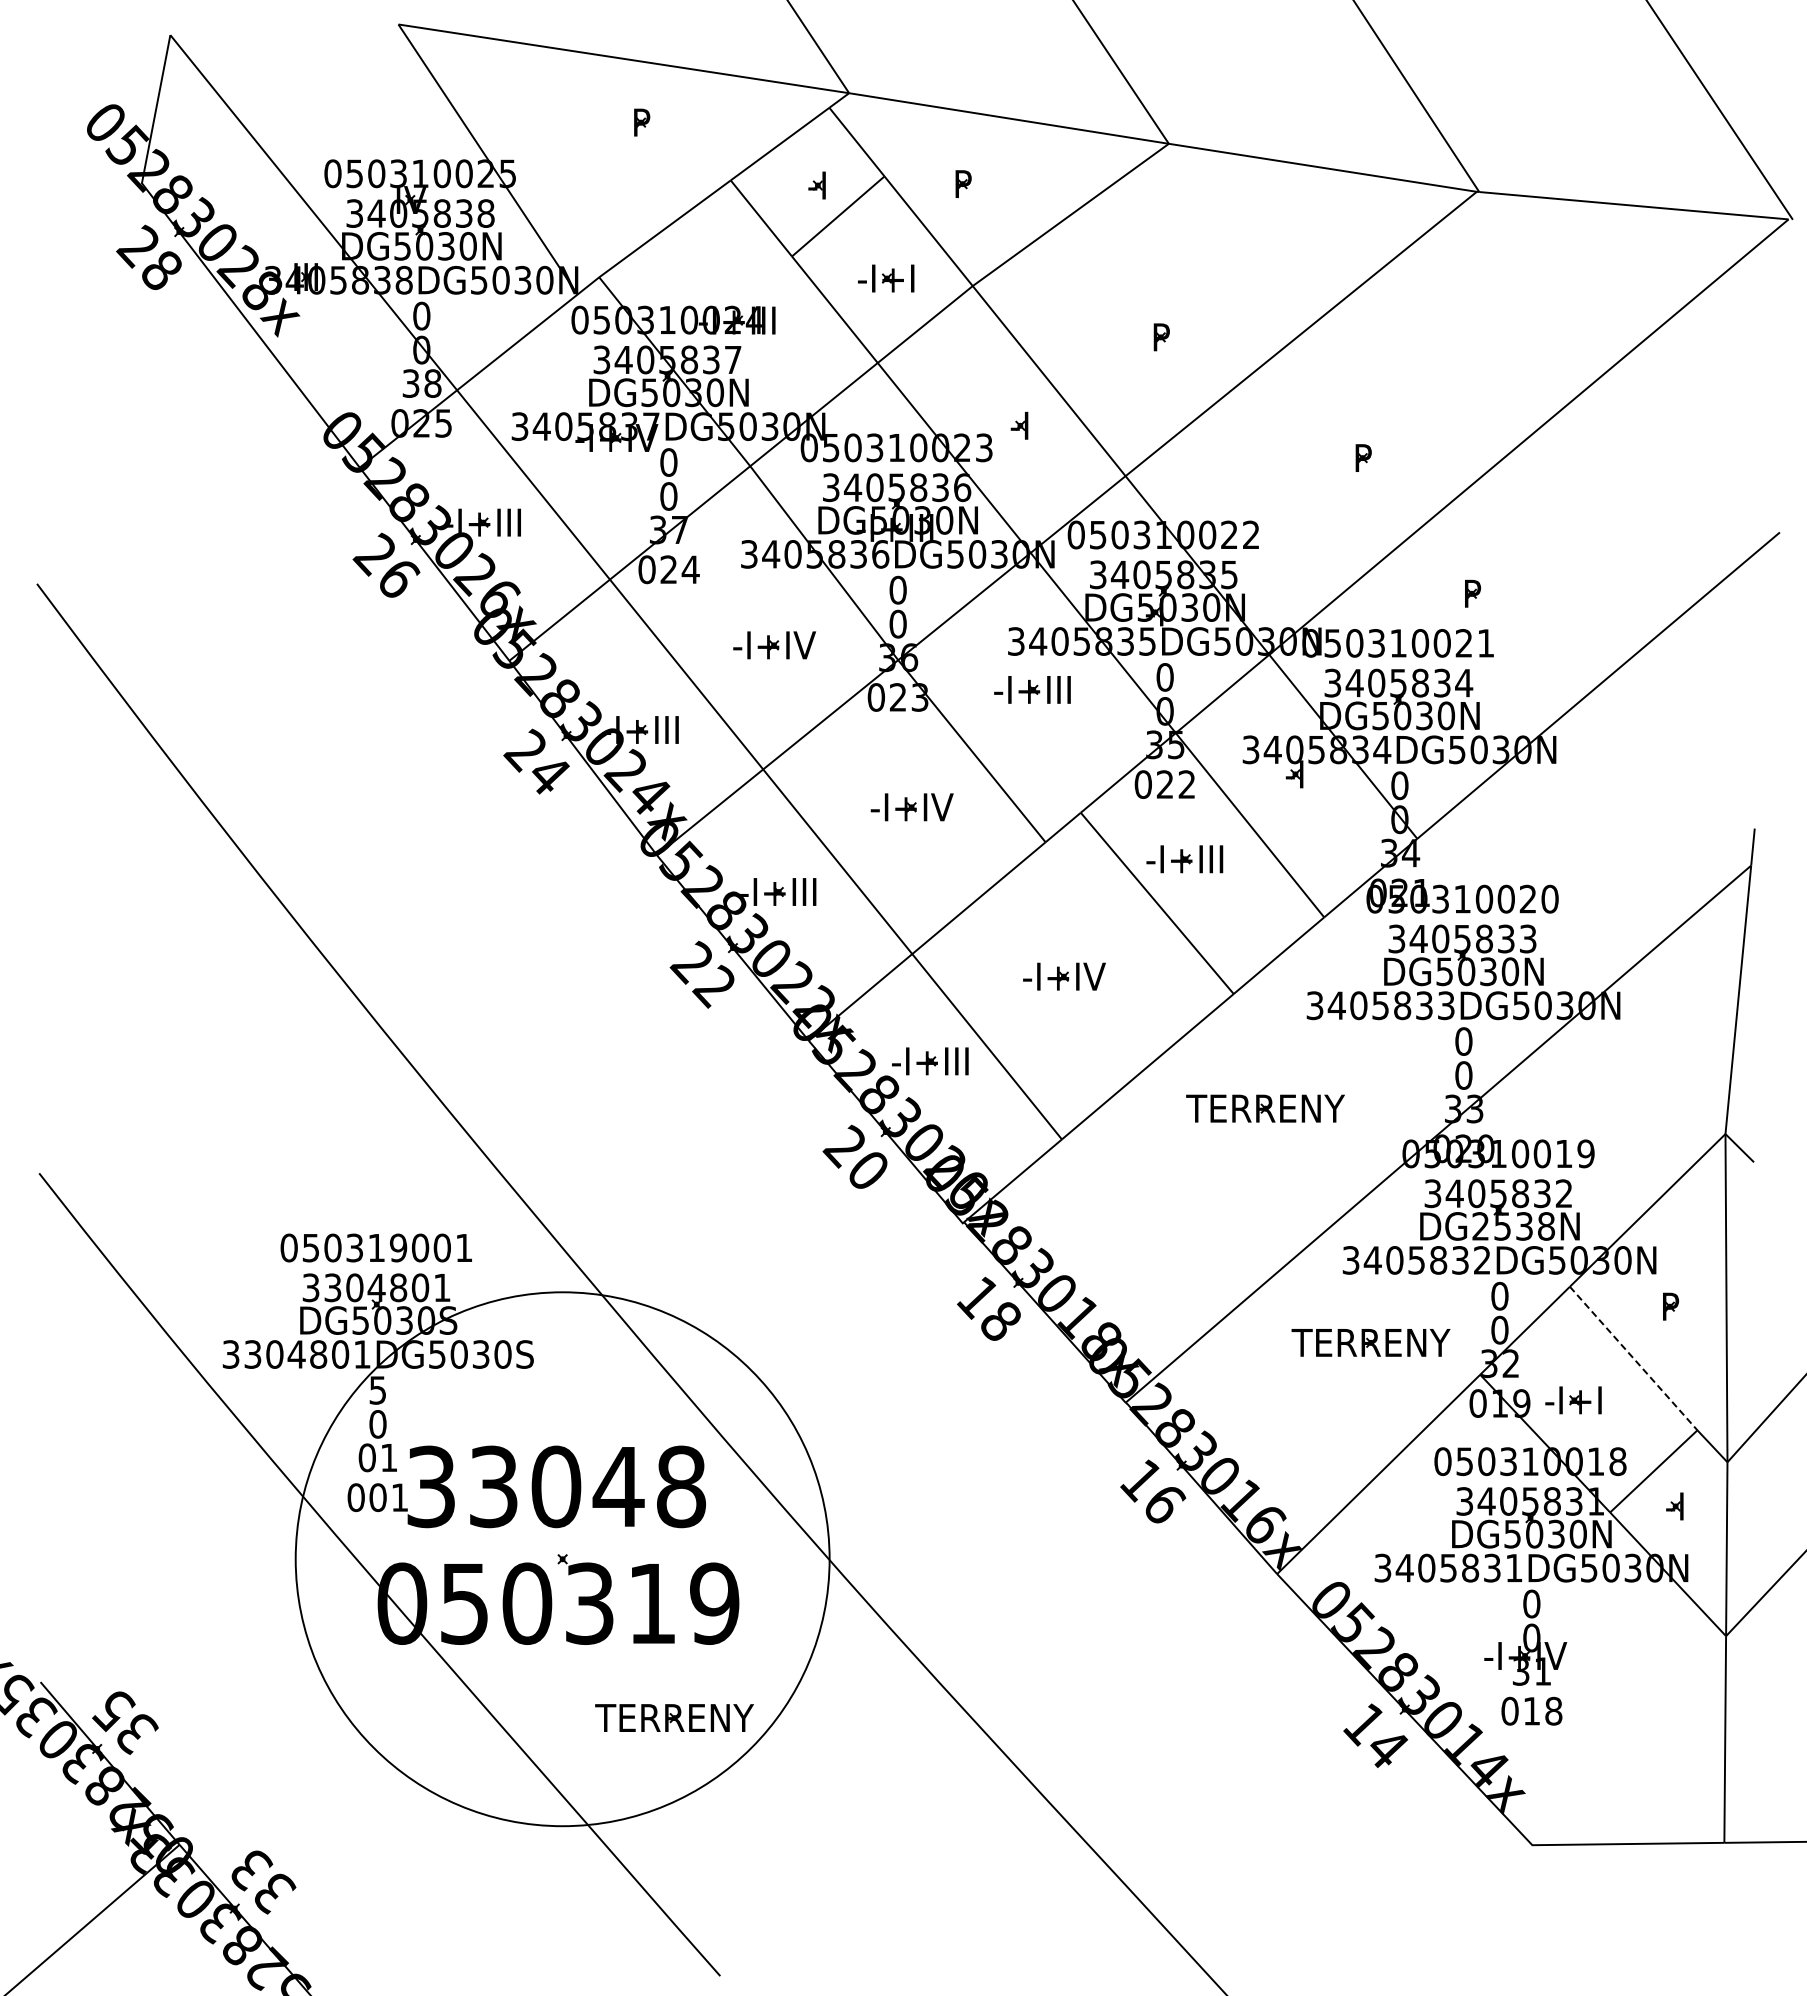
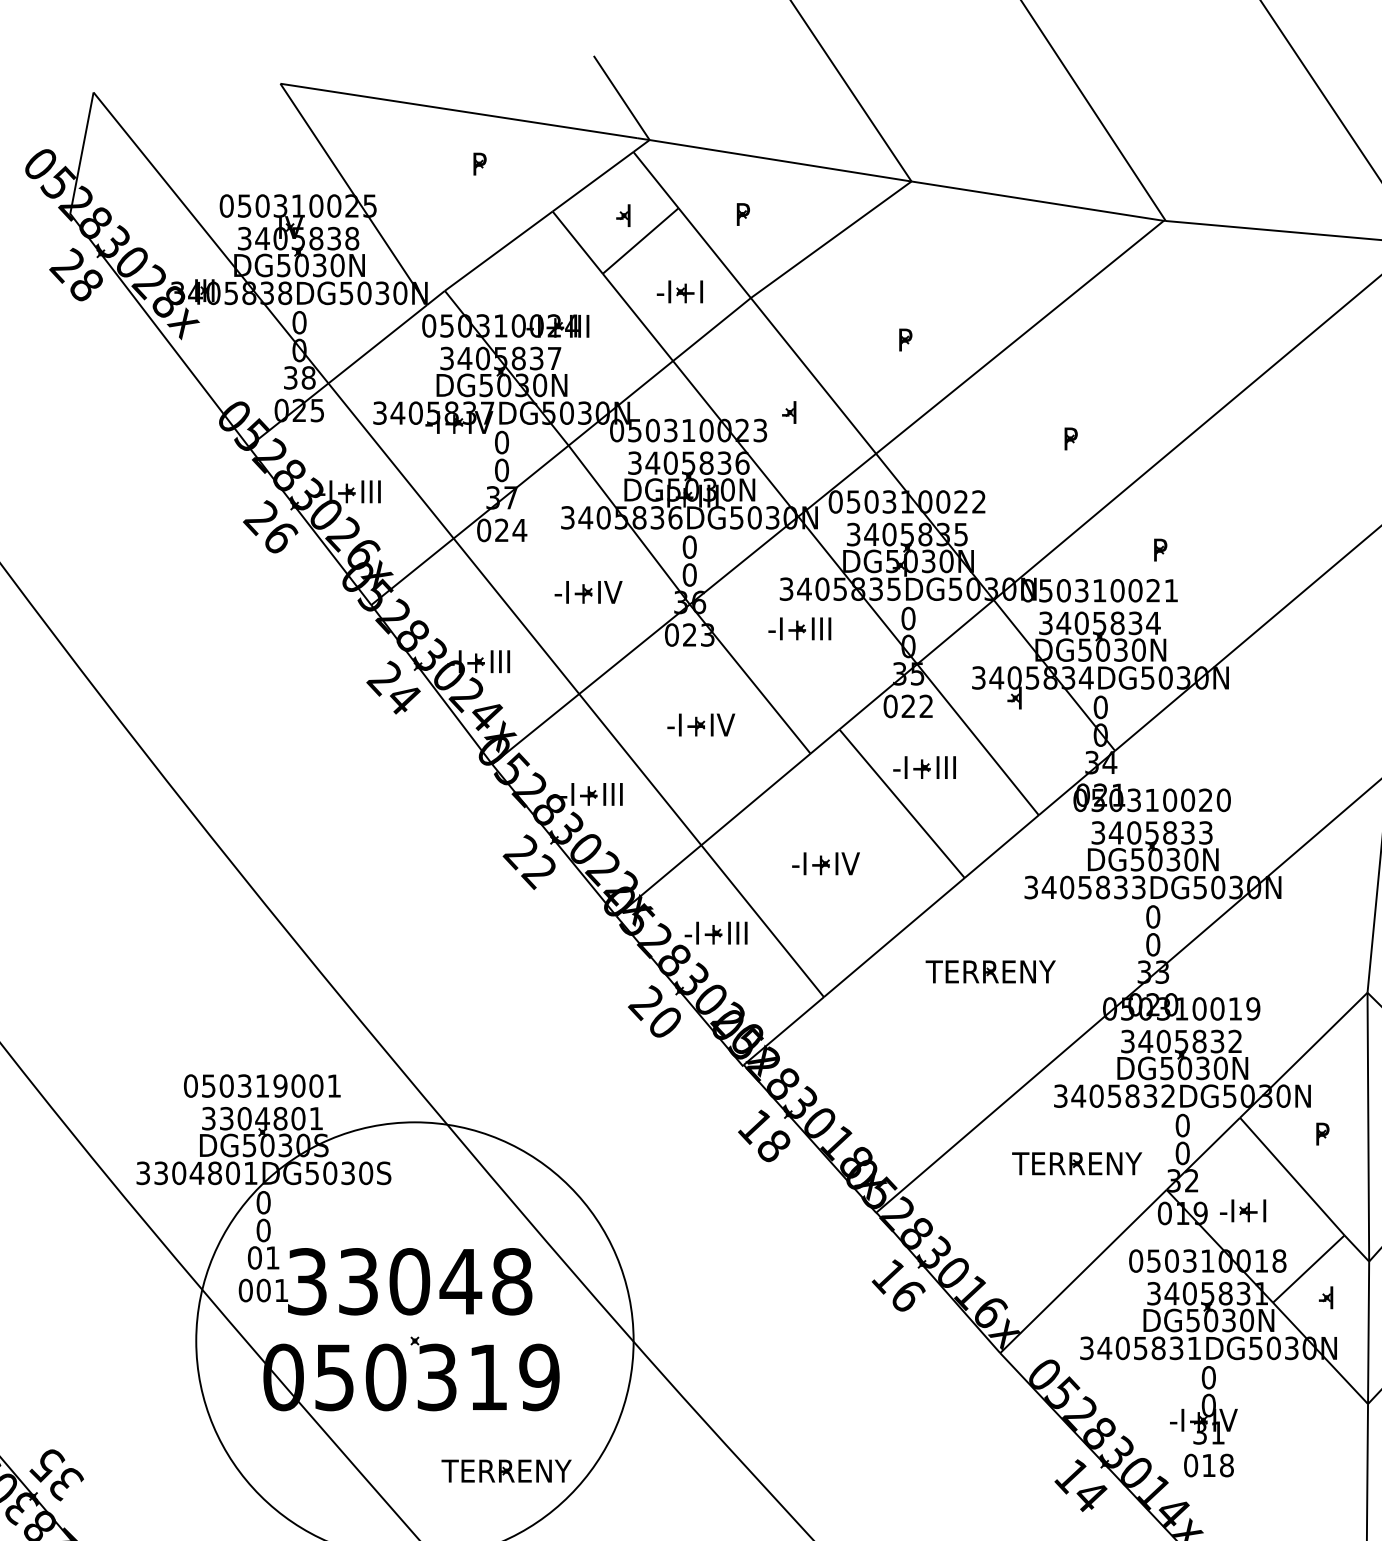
text: (1513, 1226) -> (1193, 1068), DG2538N -> DG5030N
line: (1634, 1358) -> (1292, 1176), dashed -> solid
text: (377, 1390) -> (263, 1202), 5 -> 0

